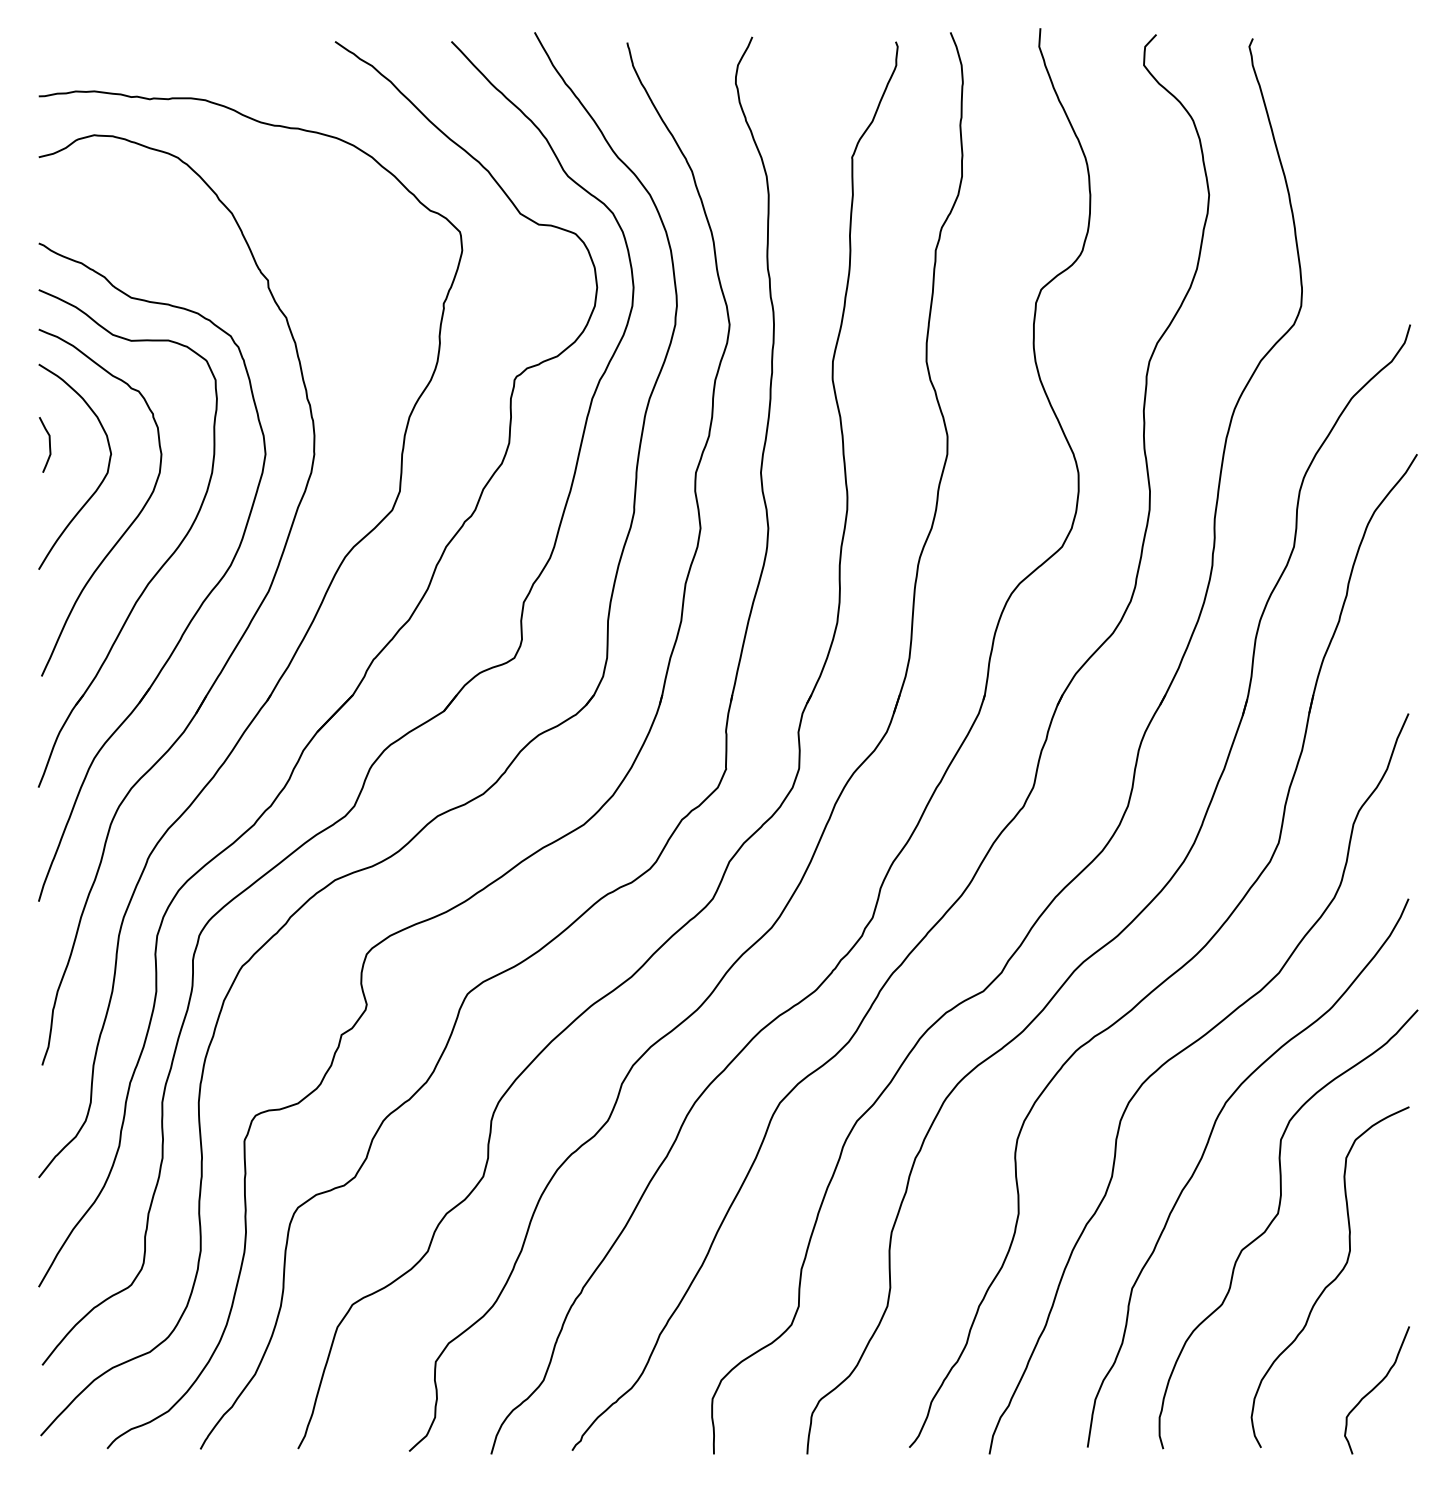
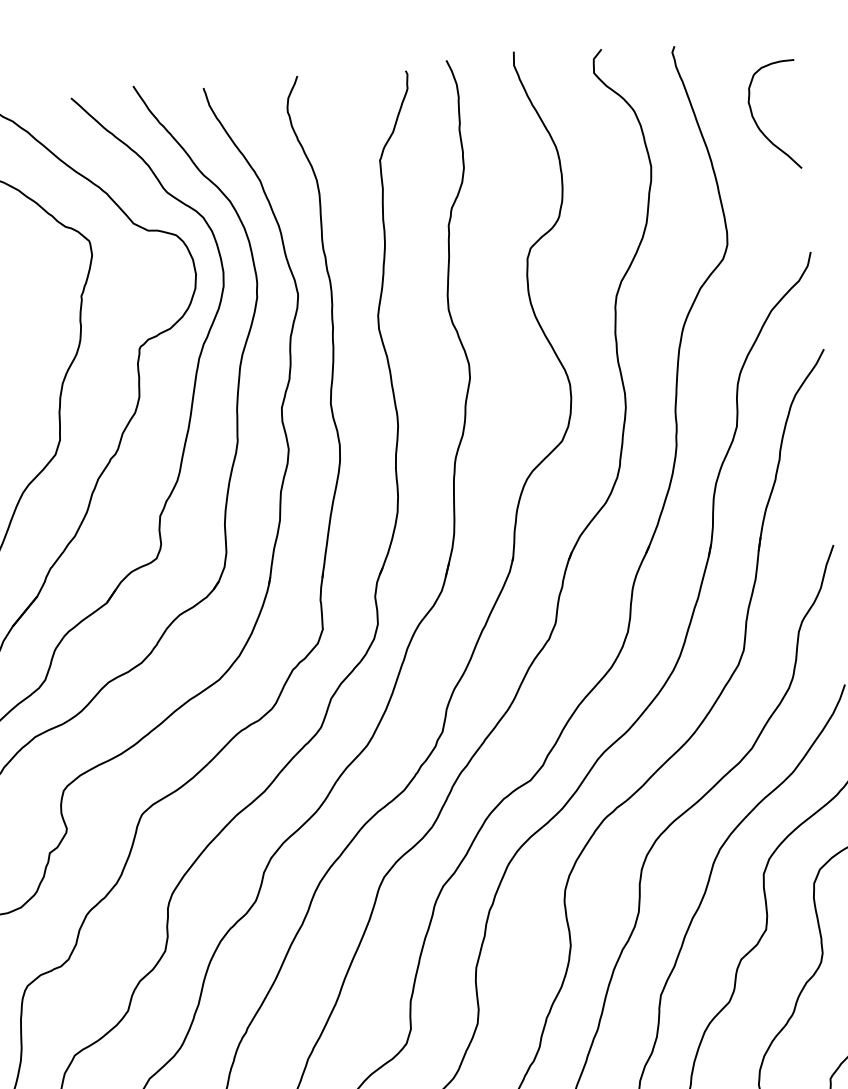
curve: (1354, 151) -> (757, 125), added

